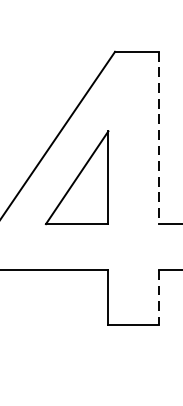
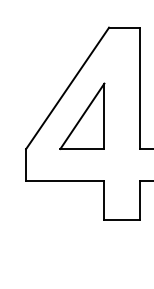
line: (158, 138) -> (139, 88), dashed -> solid
line: (158, 297) -> (139, 200), dashed -> solid

